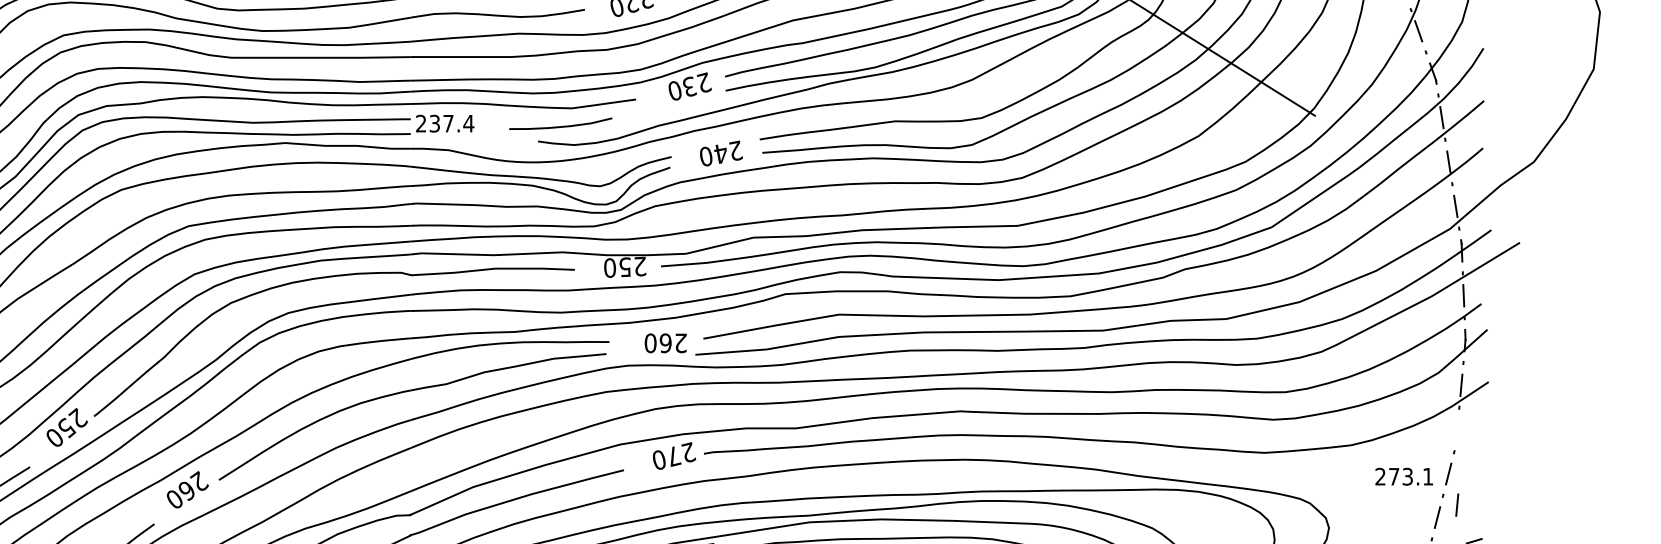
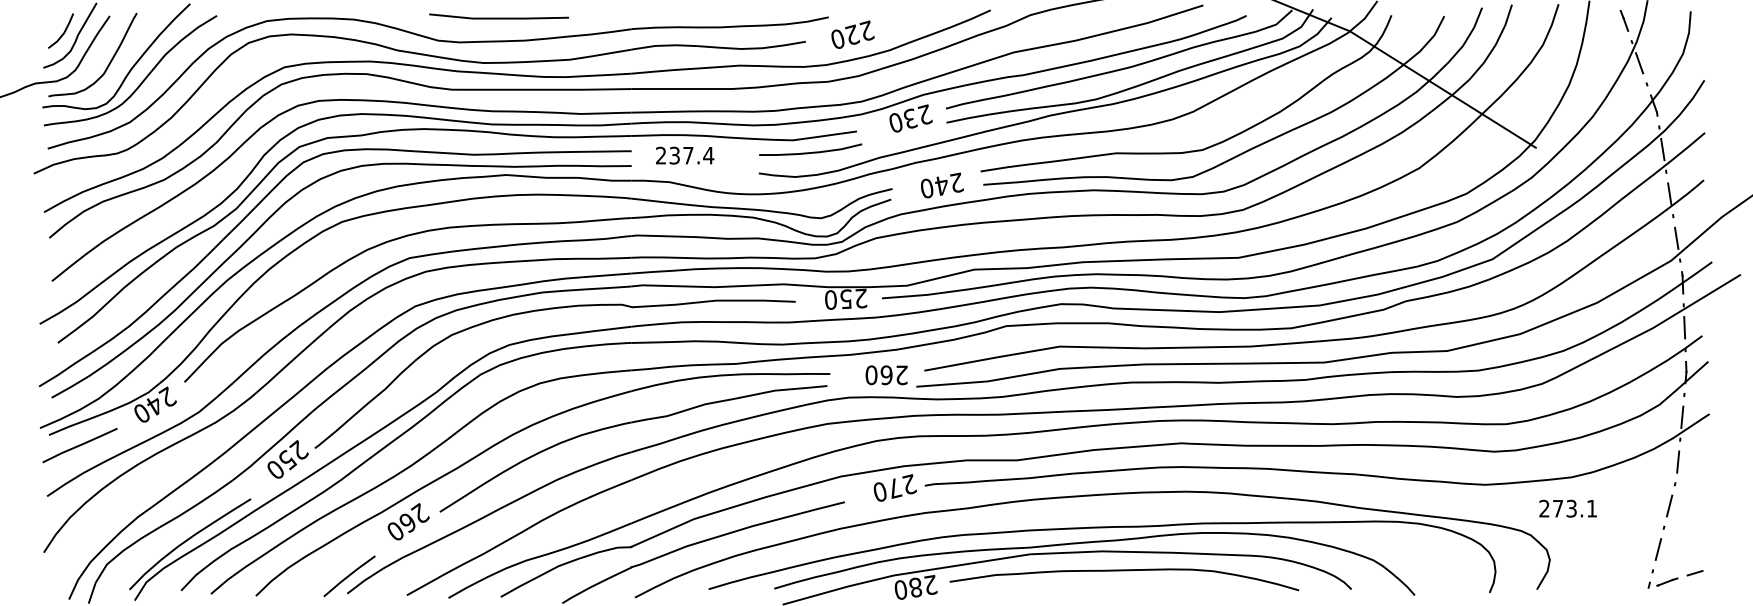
text: (445, 123) -> (685, 155), moved
curve: (562, 125) -> (812, 151), moved
text: (1403, 476) -> (1567, 508), moved
line: (1457, 504) -> (1678, 461), moved

